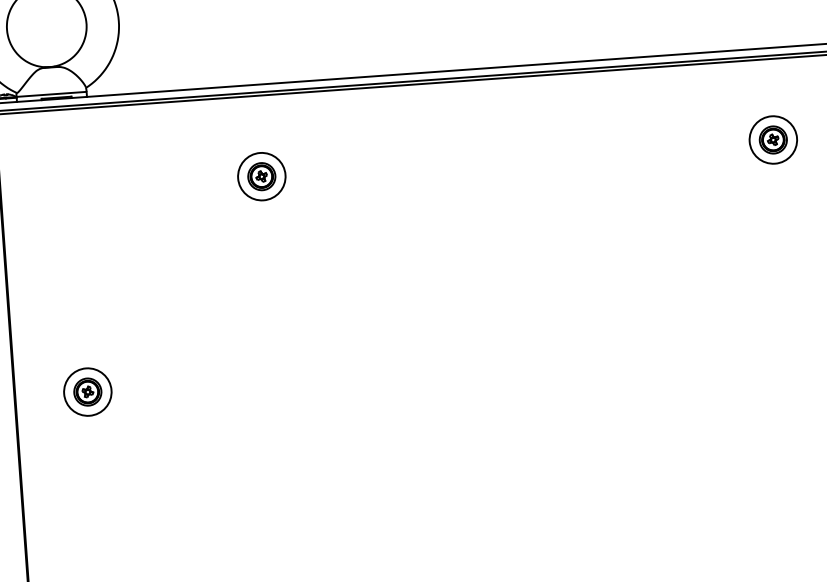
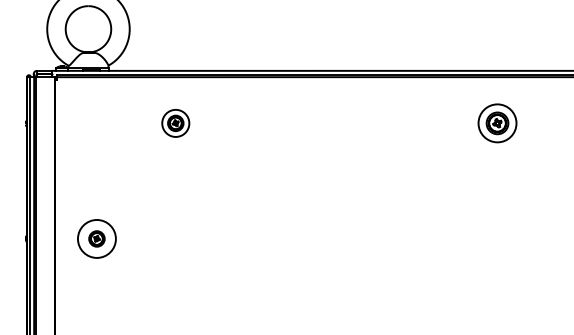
part: (773, 140) -> (497, 123), size x1.4
part: (261, 176) -> (175, 123), moved
circle: (86, 391) -> (96, 238), size x1.4

